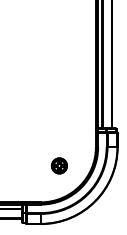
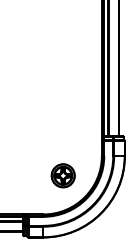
part: (59, 165) -> (63, 175), size x1.43

